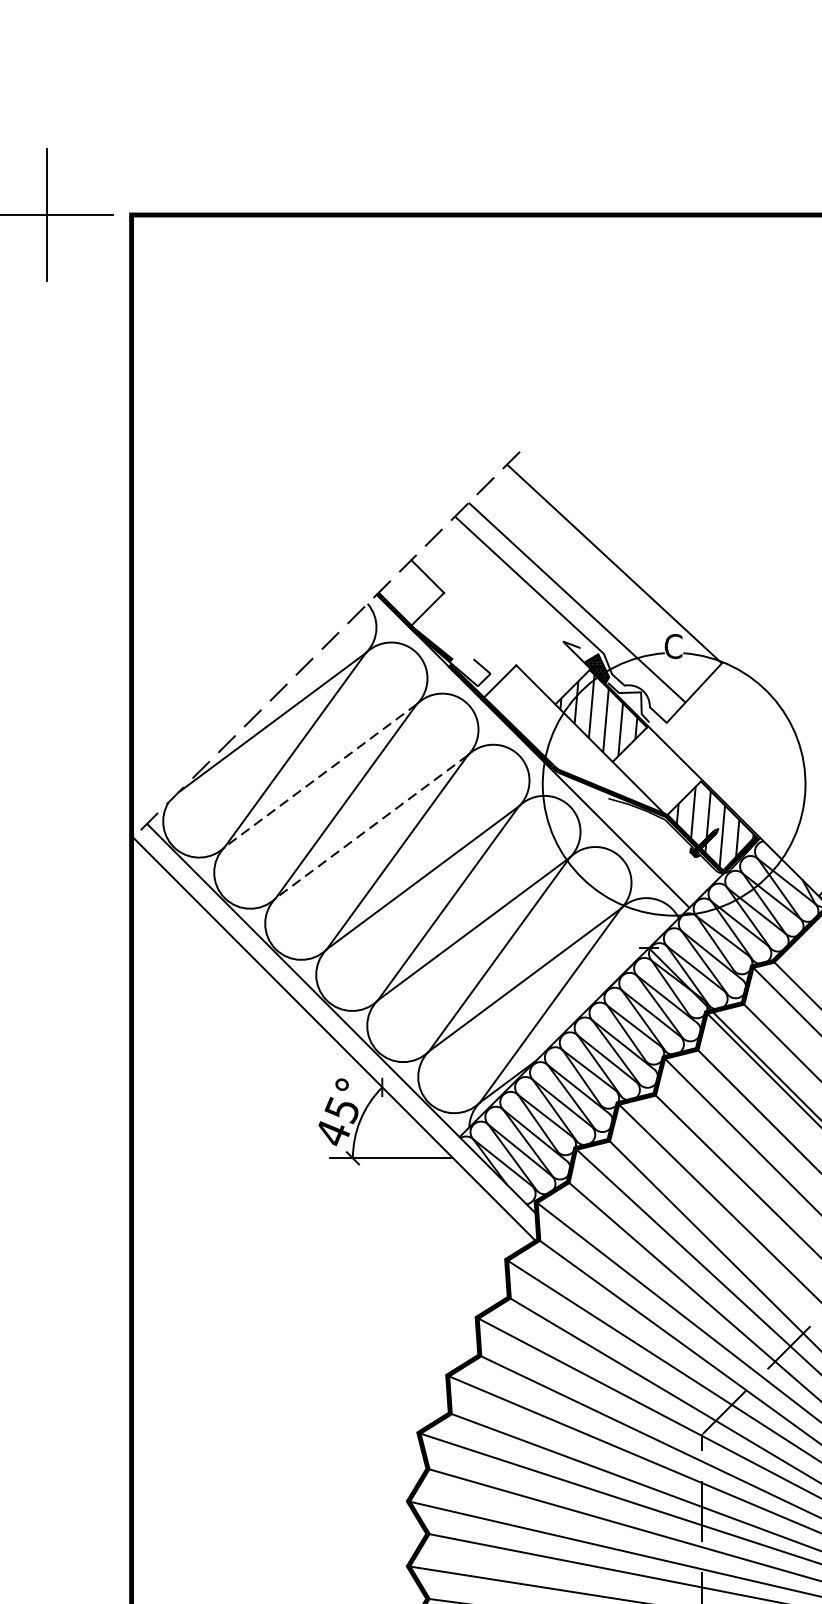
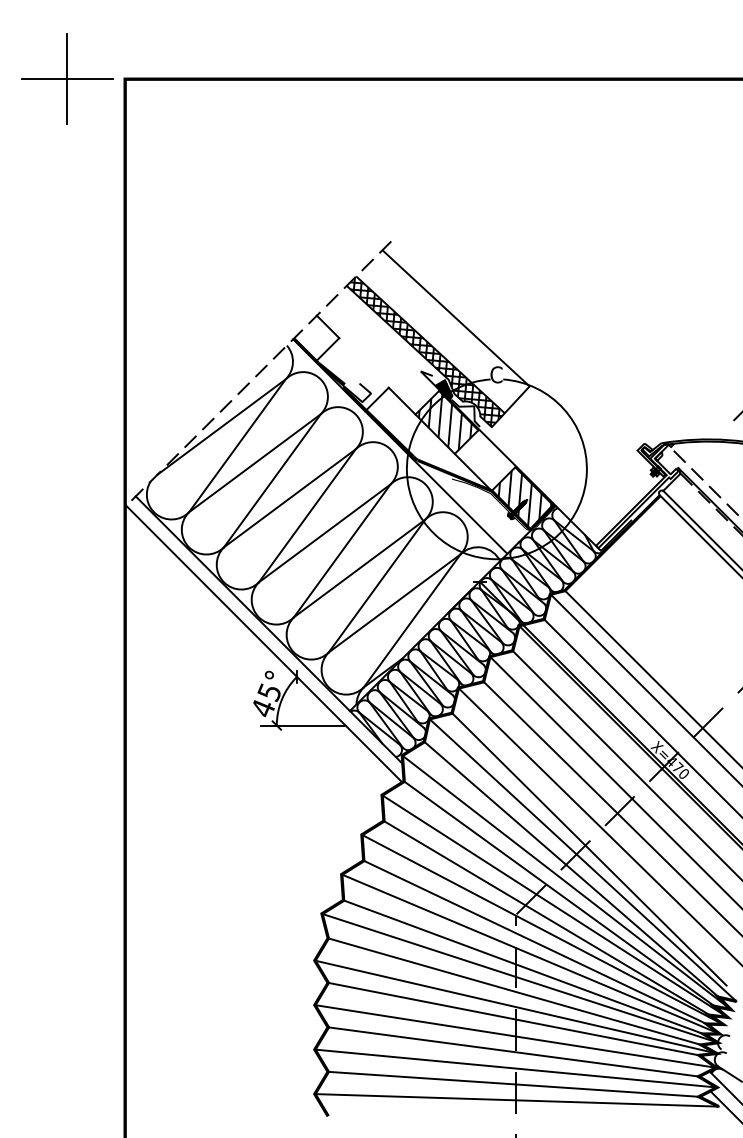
hatch: (568, 612) -> (424, 351), added
line: (320, 775) -> (254, 463), dashed -> solid
line: (371, 826) -> (289, 498), dashed -> solid

